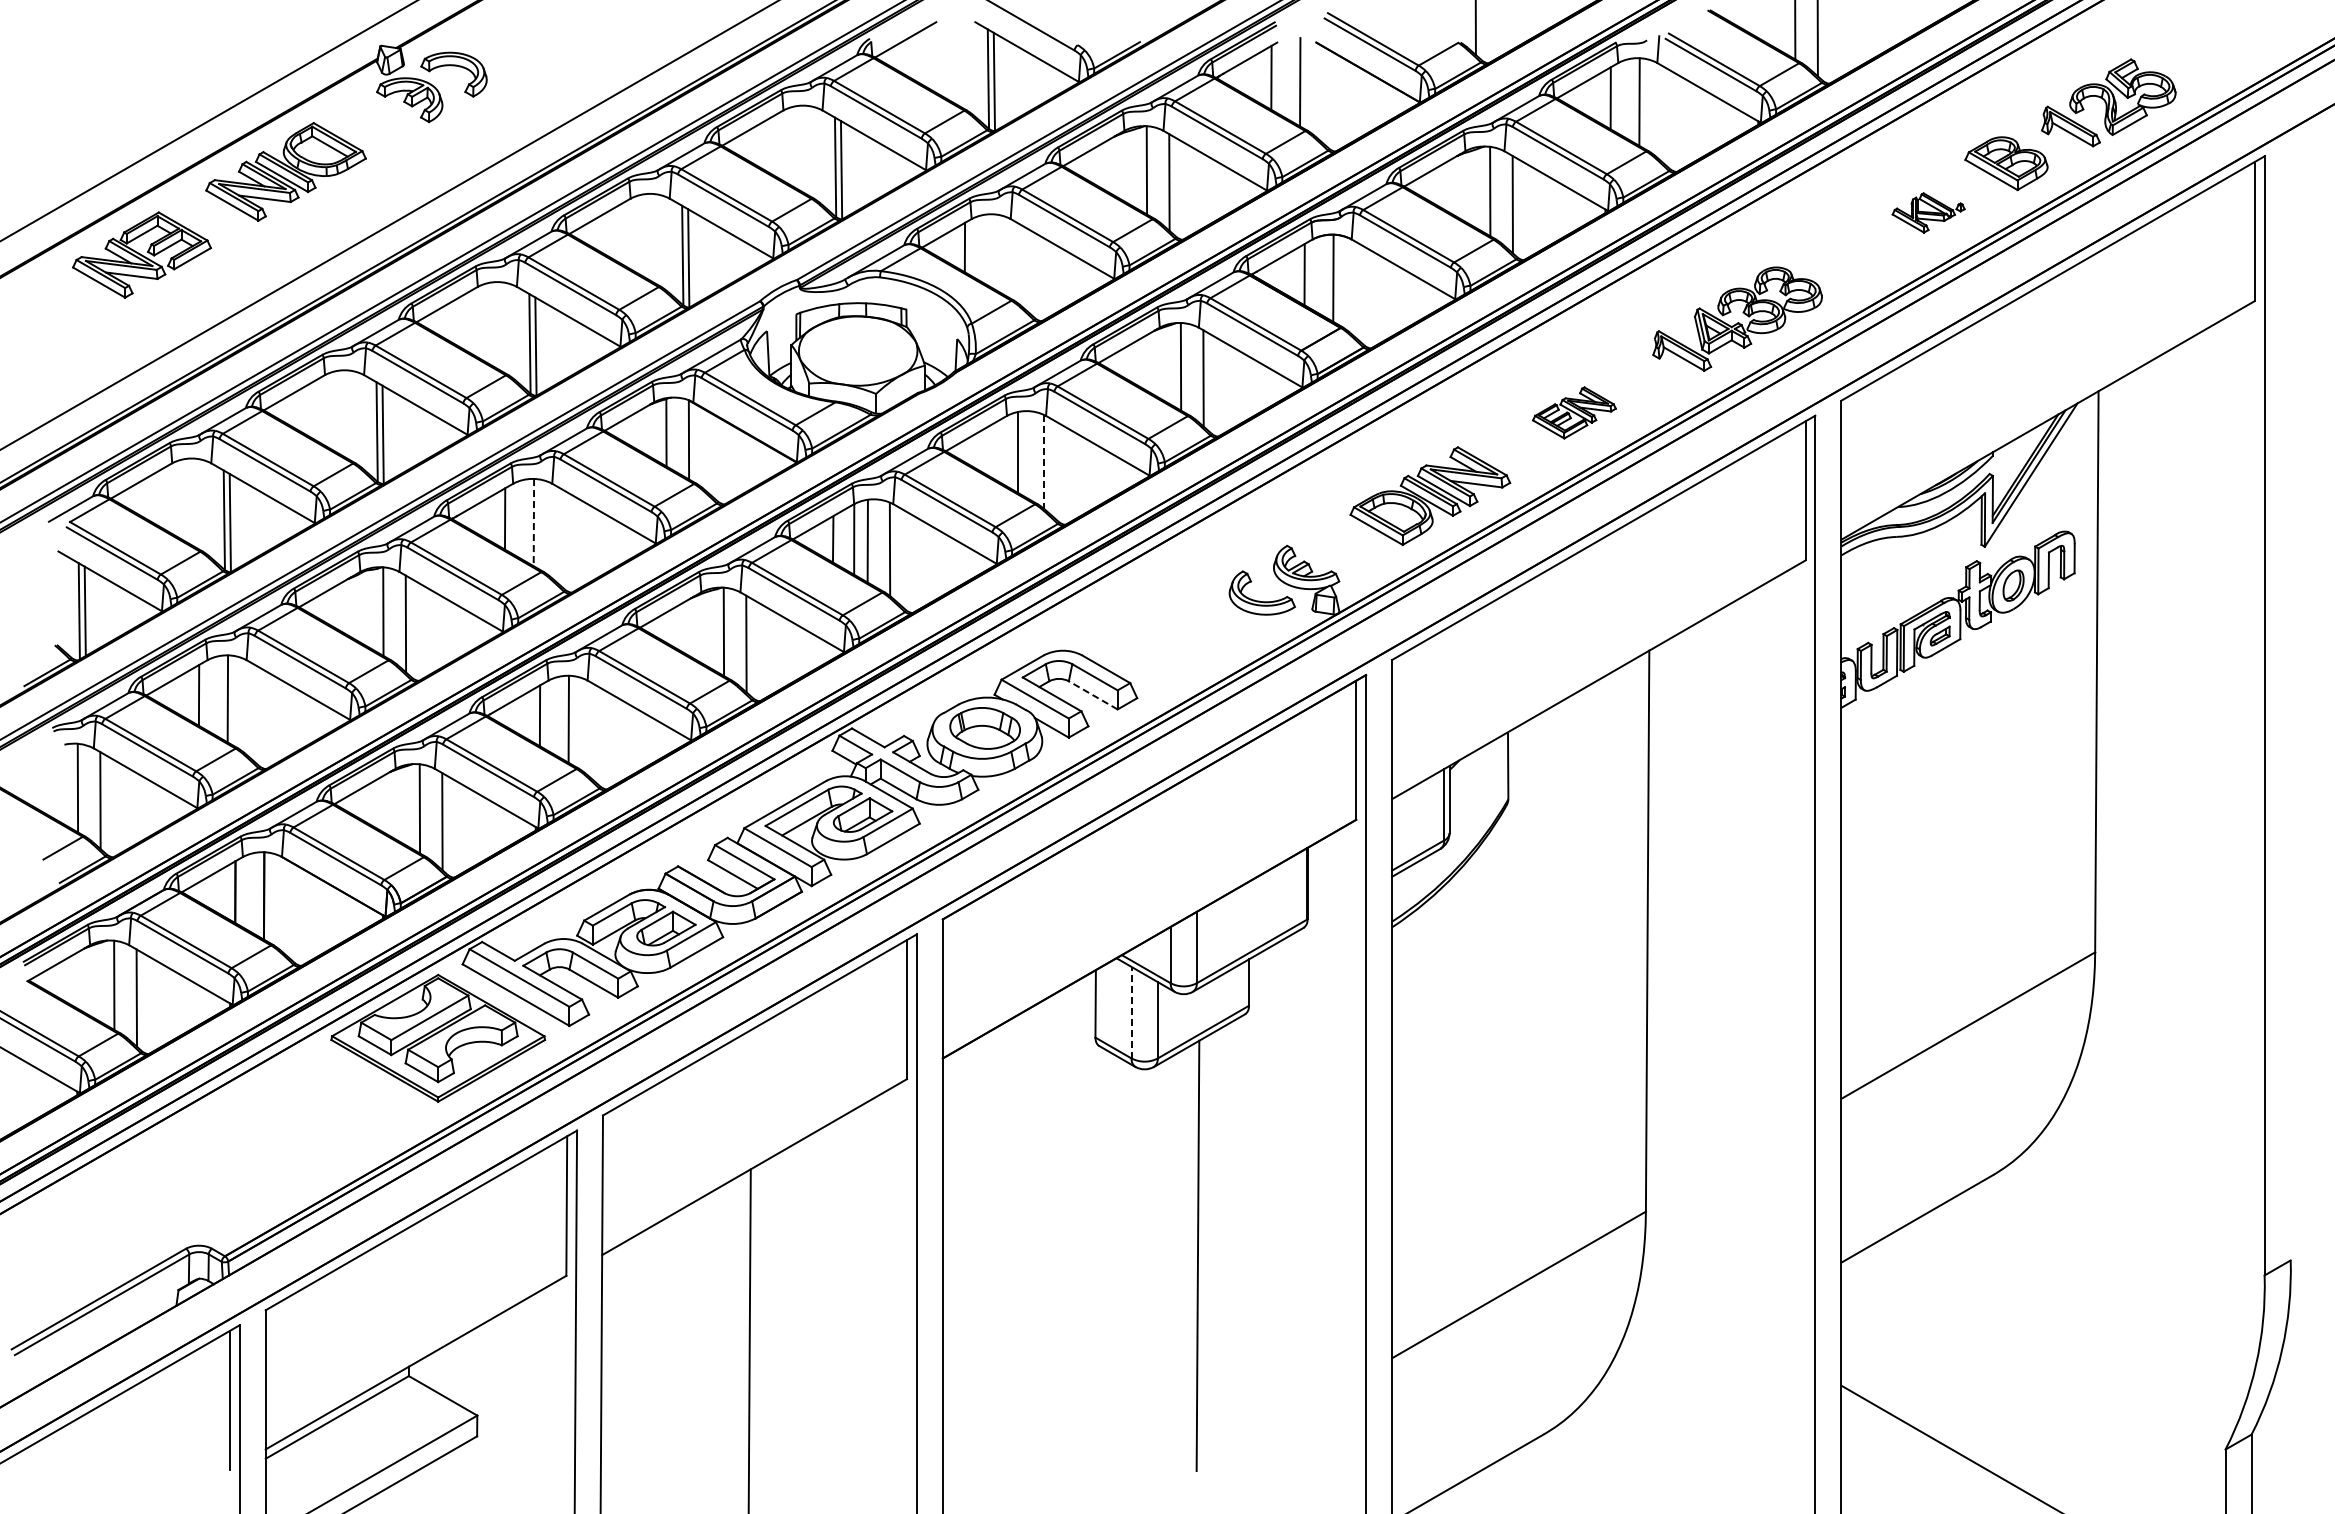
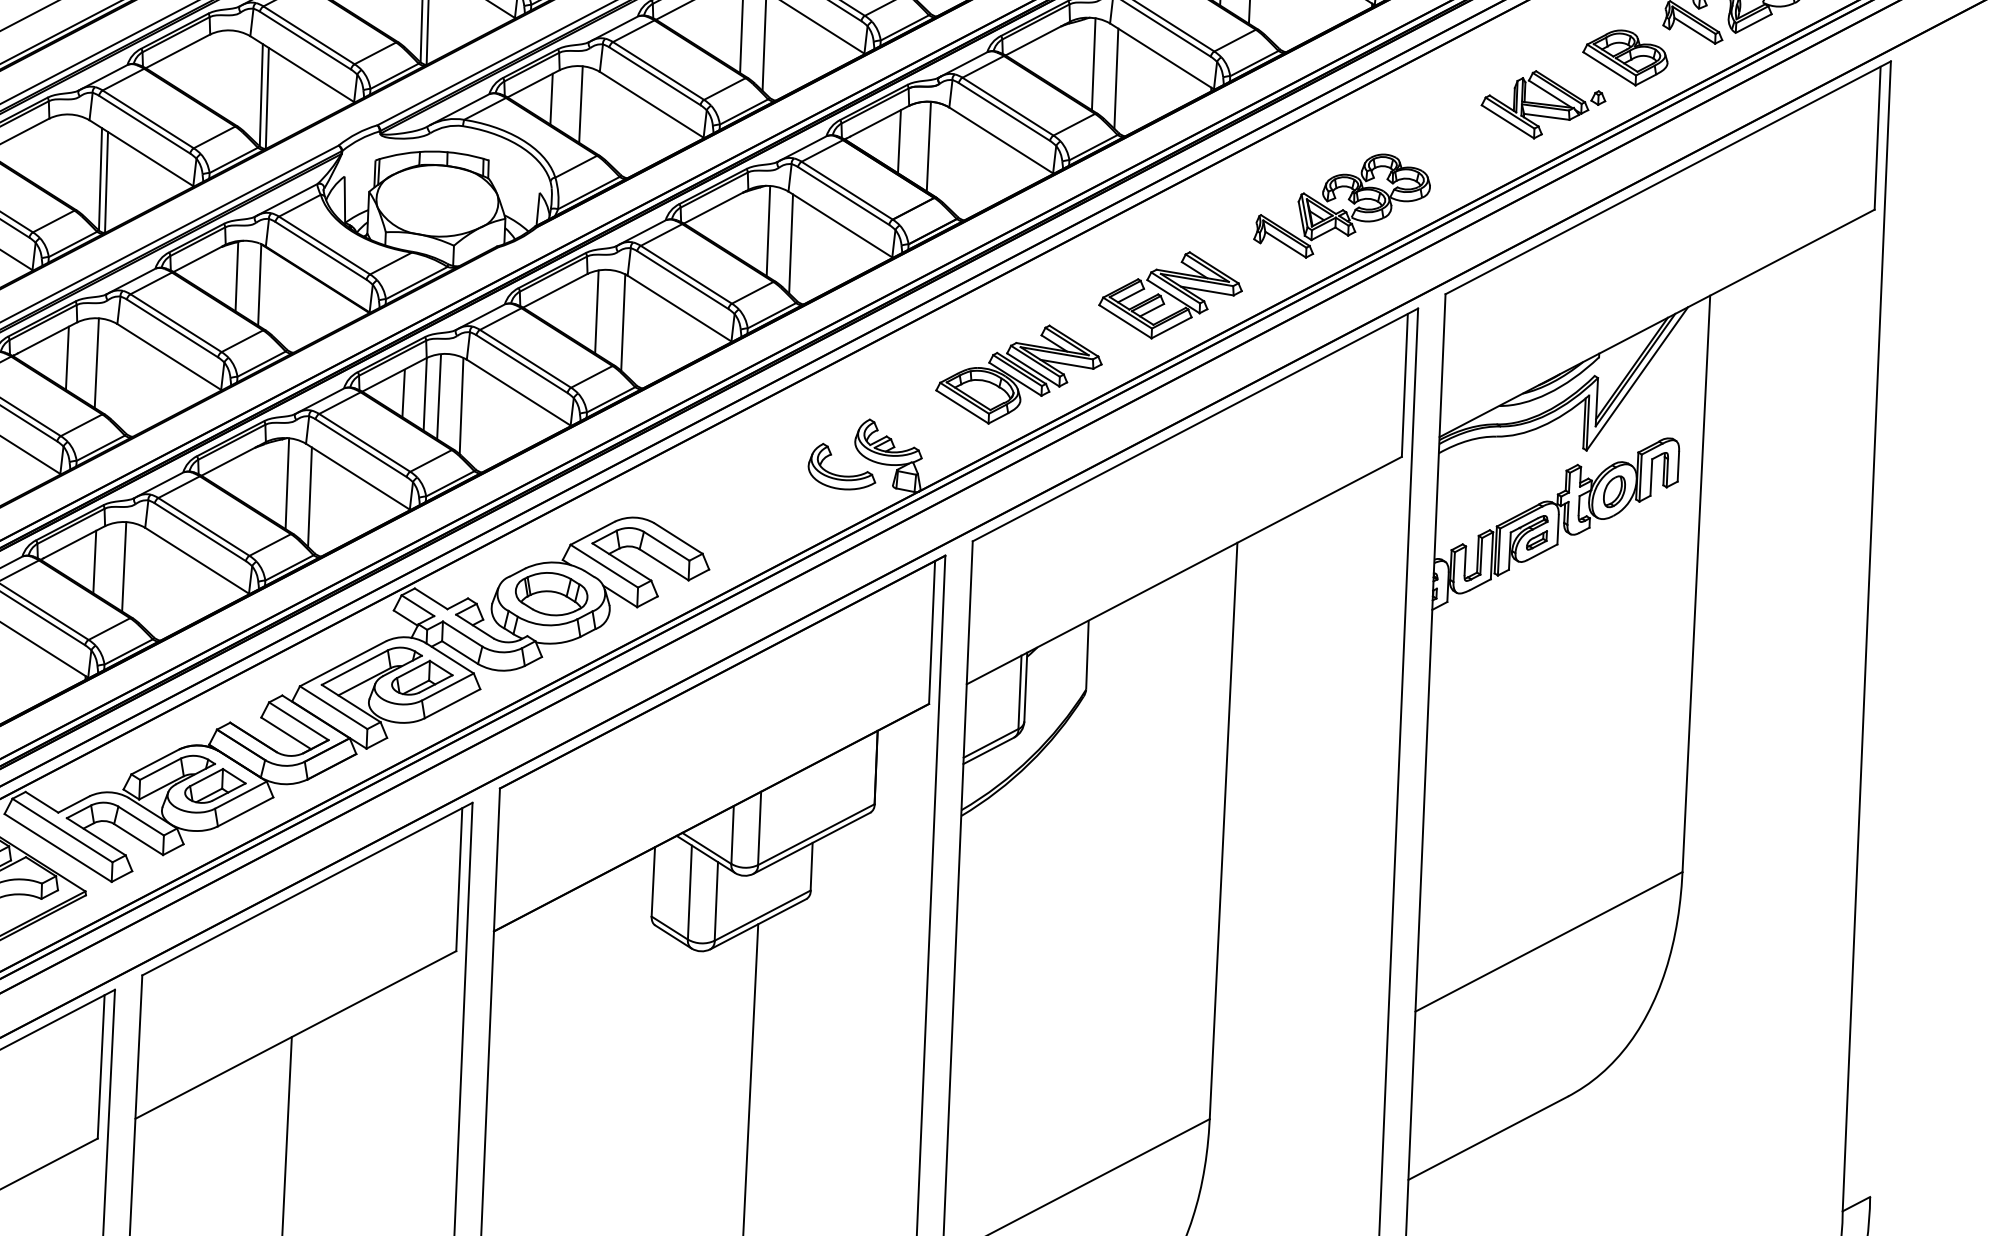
part: (1928, 212) -> (1543, 104), size x1.67
line: (993, 251) -> (580, 104), added
part: (1574, 412) -> (1170, 294), size x1.67
line: (1043, 461) -> (623, 322), dashed -> solid
line: (533, 522) -> (96, 363), dashed -> solid
line: (1092, 695) -> (663, 564), dashed -> solid
line: (1131, 1012) -> (689, 892), dashed -> solid

